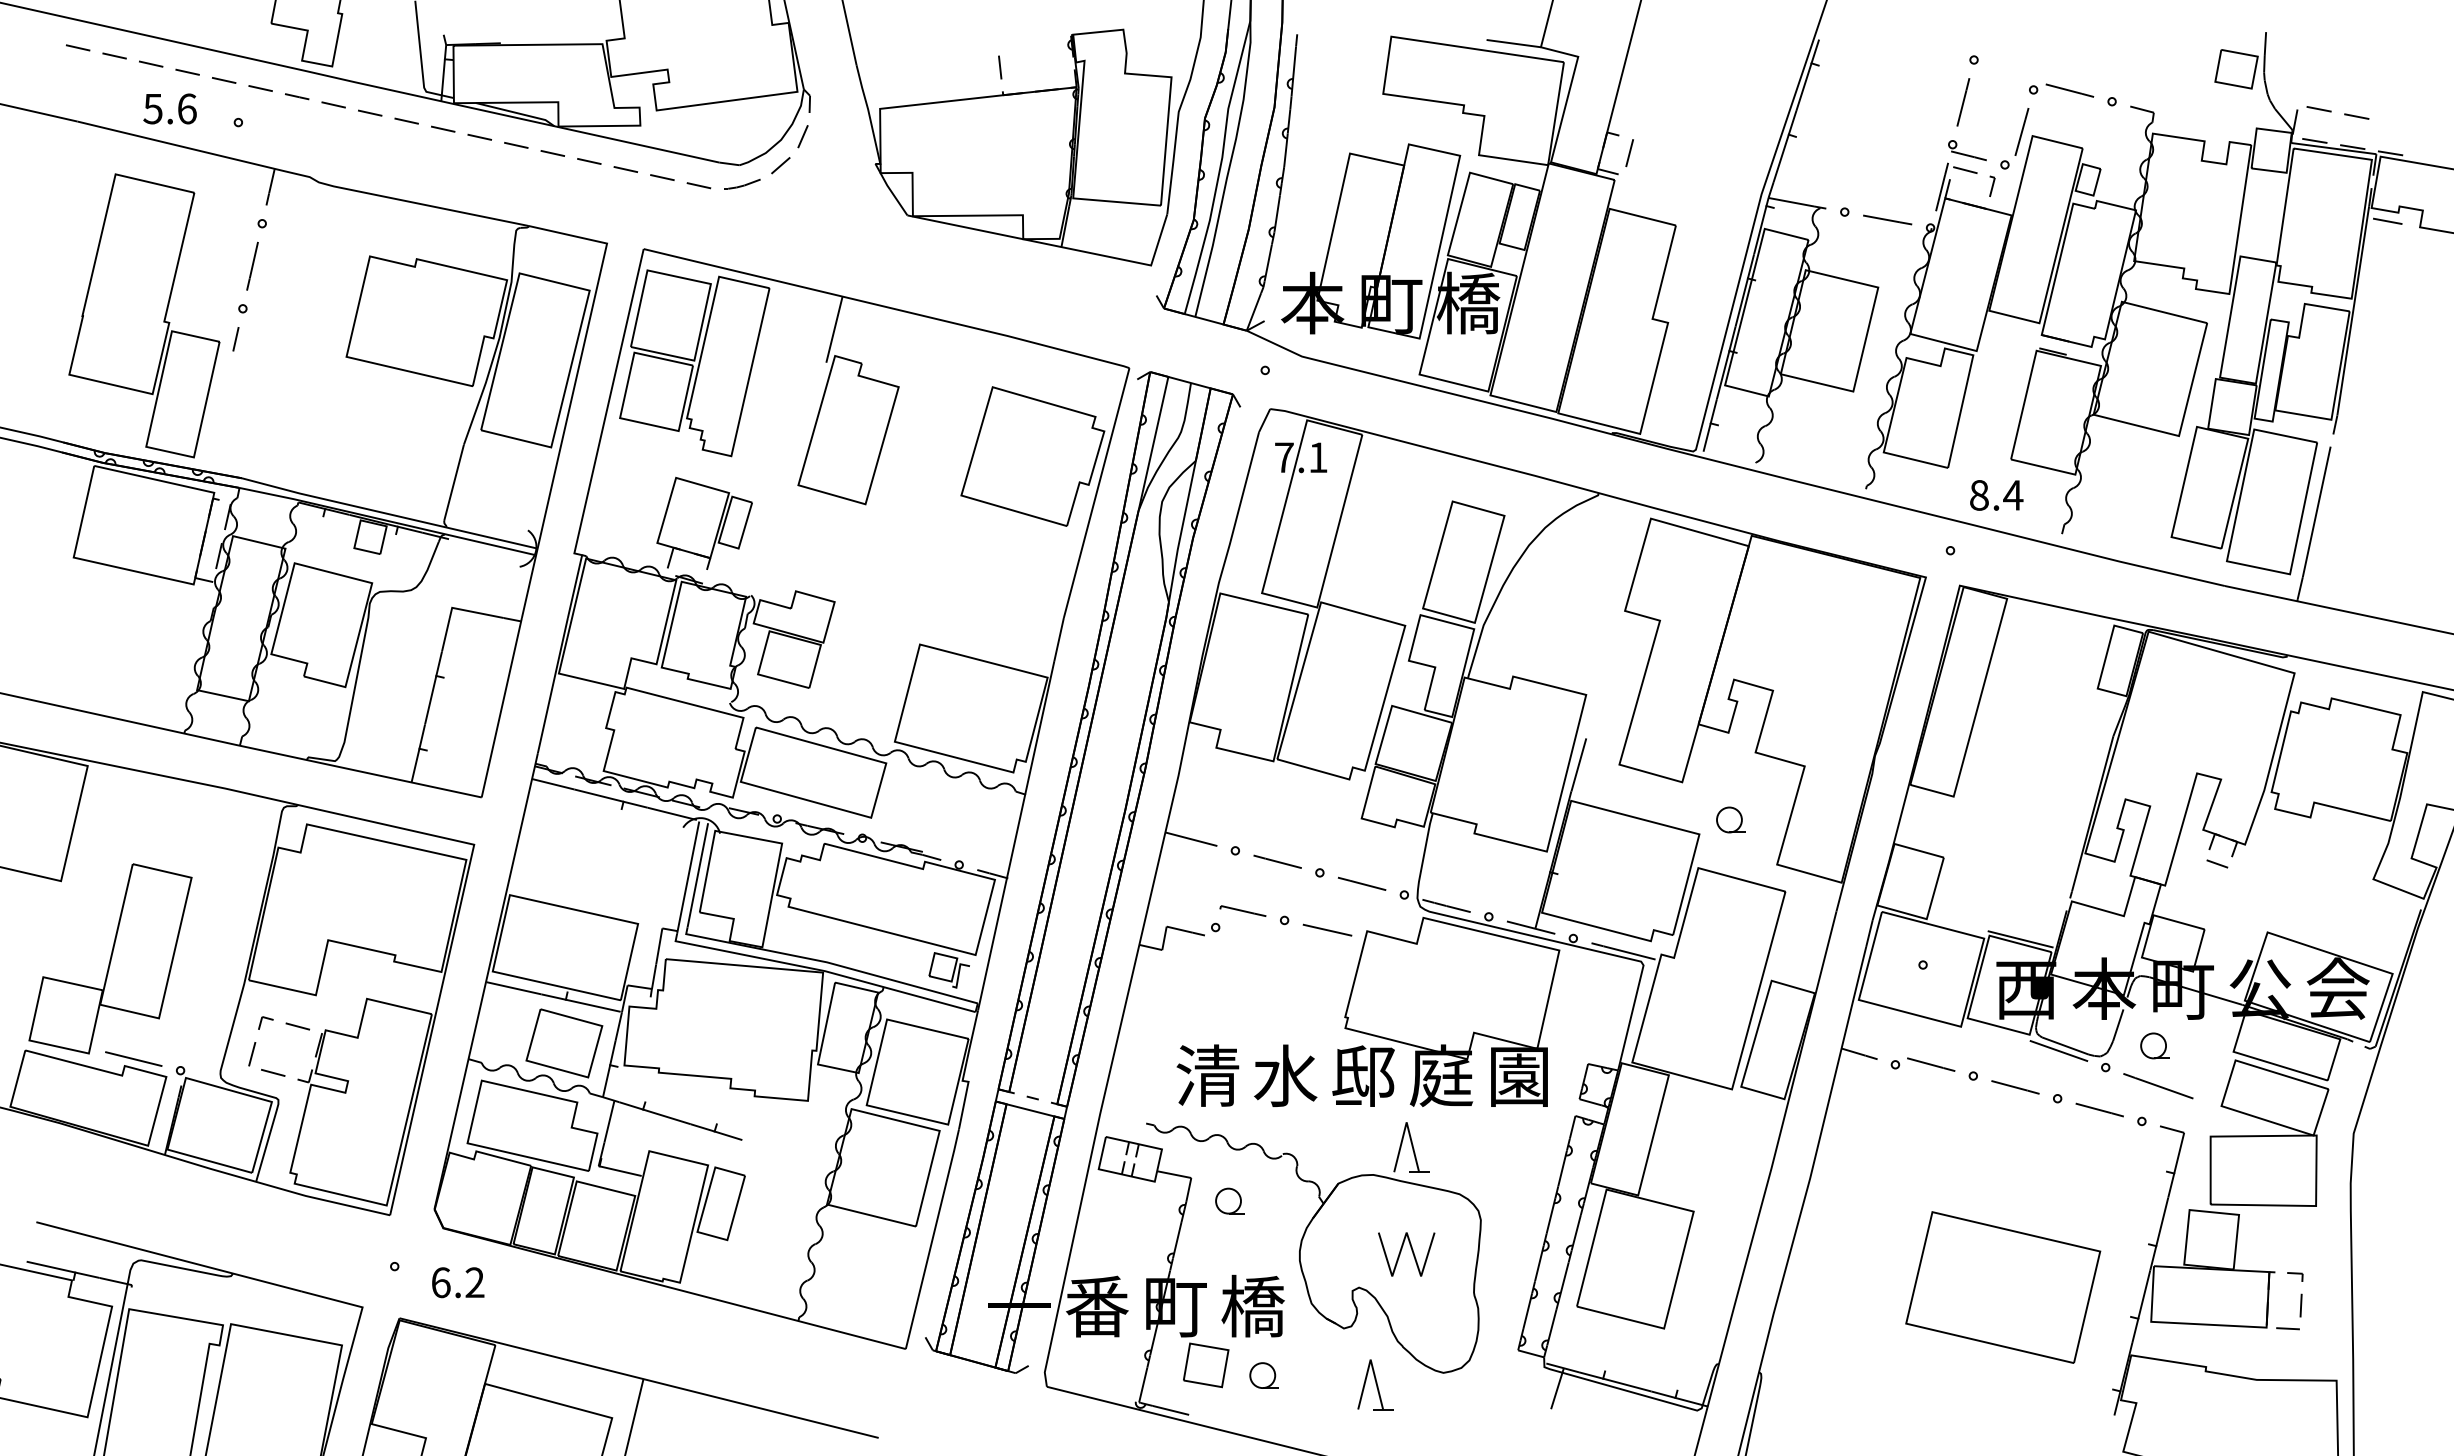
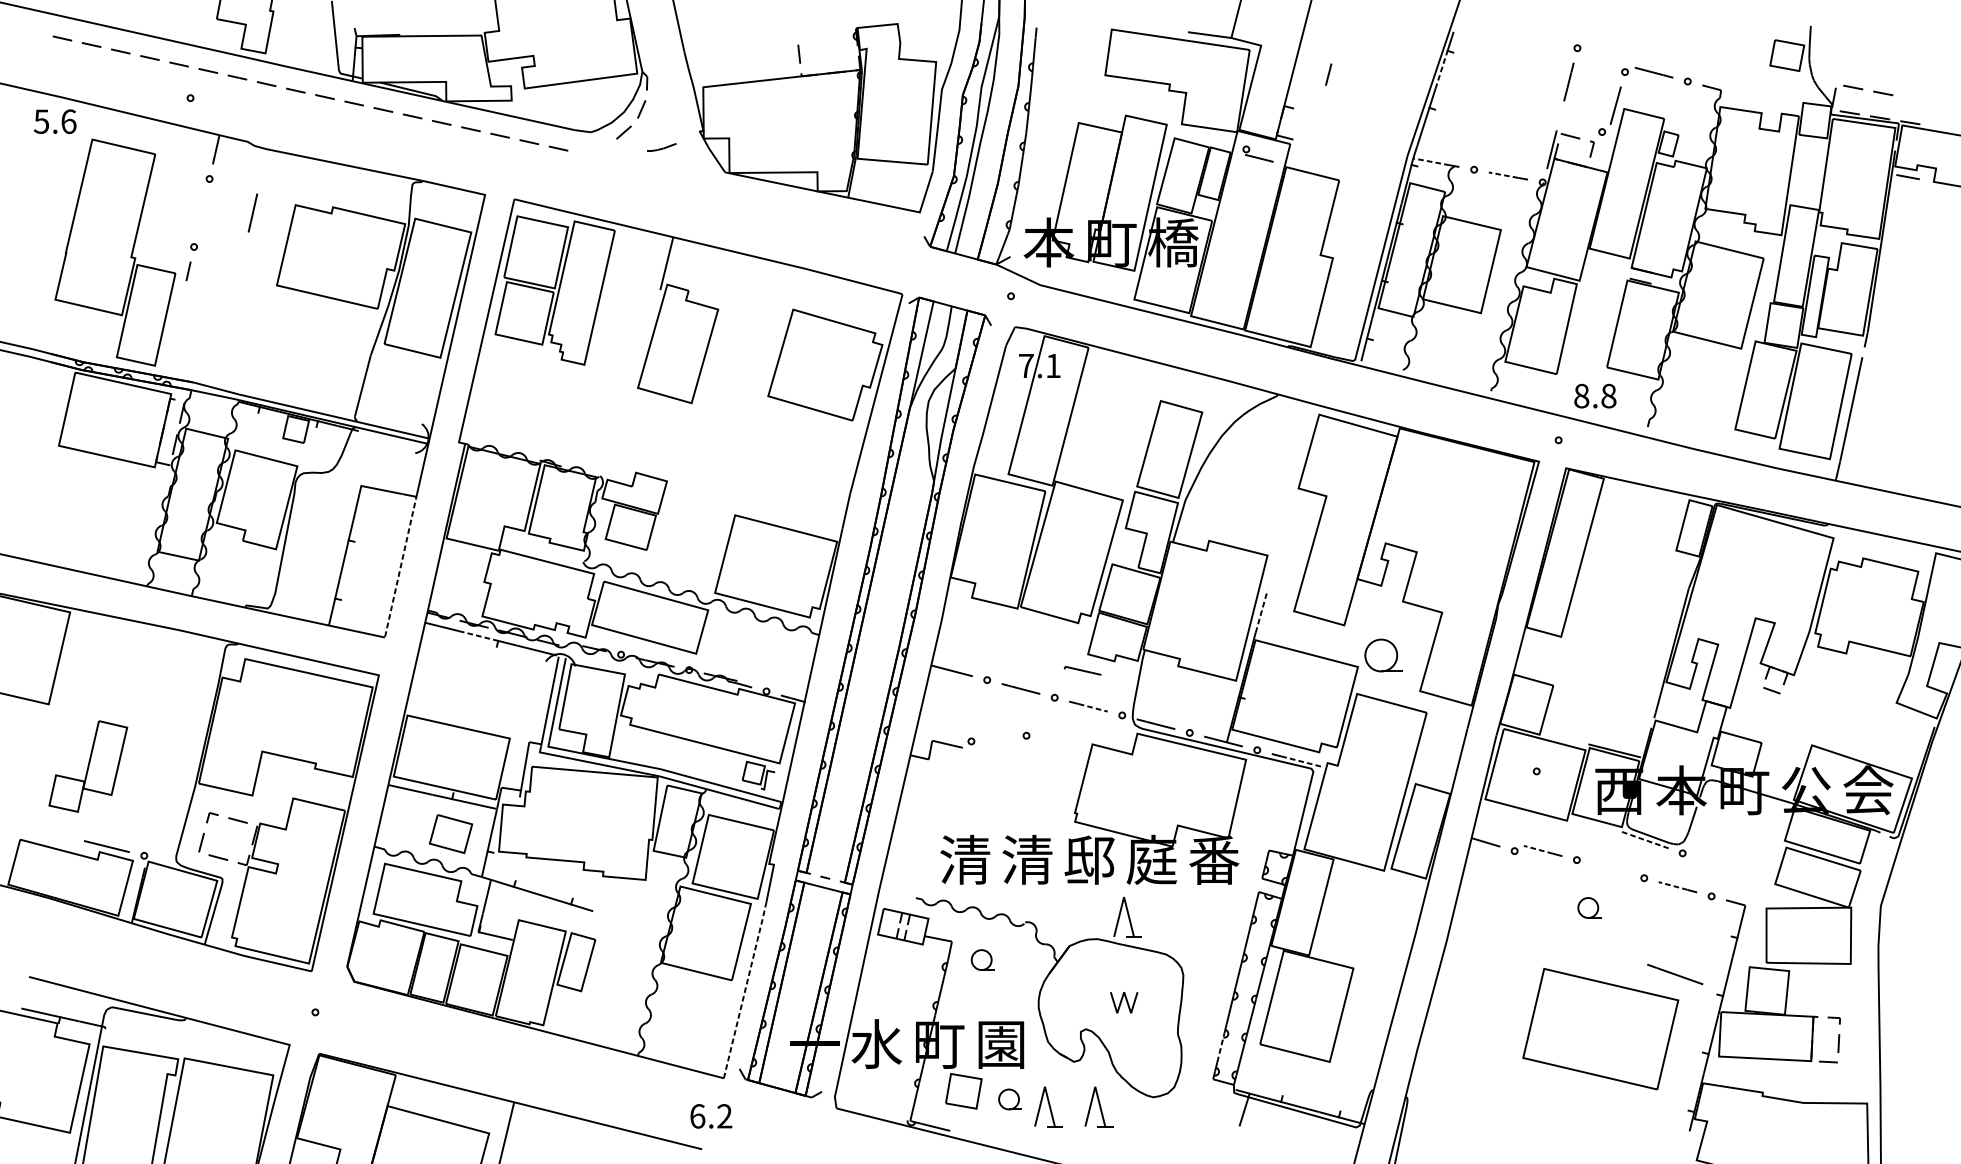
line: (1803, 87) -> (1441, 70), solid -> dashed
text: (169, 108) -> (54, 121), moved
part: (1967, 150) -> (1258, 154), moved
line: (1629, 153) -> (1328, 74), moved
part: (742, 183) -> (662, 146), moved
line: (1790, 202) -> (1430, 162), solid -> dashed
line: (1881, 218) -> (1503, 174), solid -> dashed
line: (252, 265) -> (252, 212), moved
text: (2013, 495) -> (1608, 396), 8.4 -> 8.8
part: (704, 522) -> (562, 417), removed
line: (501, 708) -> (400, 566), solid -> dashed
line: (1578, 764) -> (1261, 611), solid -> dashed
line: (599, 795) -> (479, 635), solid -> dashed
part: (1730, 819) -> (1382, 655), size x1.6
line: (1368, 885) -> (1093, 707), solid -> dashed
part: (1242, 910) -> (1082, 670), moved
line: (1327, 929) -> (1060, 743), removed
line: (1629, 952) -> (1302, 761), solid -> dashed
part: (110, 958) -> (88, 766), size x0.6
part: (564, 1043) -> (451, 834), size x0.7
part: (2154, 1045) -> (1589, 907), moved
line: (2058, 1051) -> (1644, 840), solid -> dashed
line: (1925, 1063) -> (1538, 850), solid -> dashed
text: (1285, 1075) -> (1027, 859), 水 -> 清
text: (1519, 1076) -> (1214, 860), 園 -> 番
line: (2158, 1086) -> (1675, 974), moved
line: (2015, 1087) -> (1610, 869), removed
line: (2093, 1108) -> (1672, 886), solid -> dashed
line: (932, 1238) -> (745, 989), solid -> dashed
part: (1406, 1254) -> (1123, 1002), size x0.6
text: (458, 1282) -> (711, 1116), moved
text: (1252, 1305) -> (1000, 1043), 橋 -> 園
text: (1097, 1306) -> (877, 1044), 番 -> 水
line: (1527, 1310) -> (1220, 1047), solid -> dashed
part: (1312, 1384) -> (1048, 1106), added

